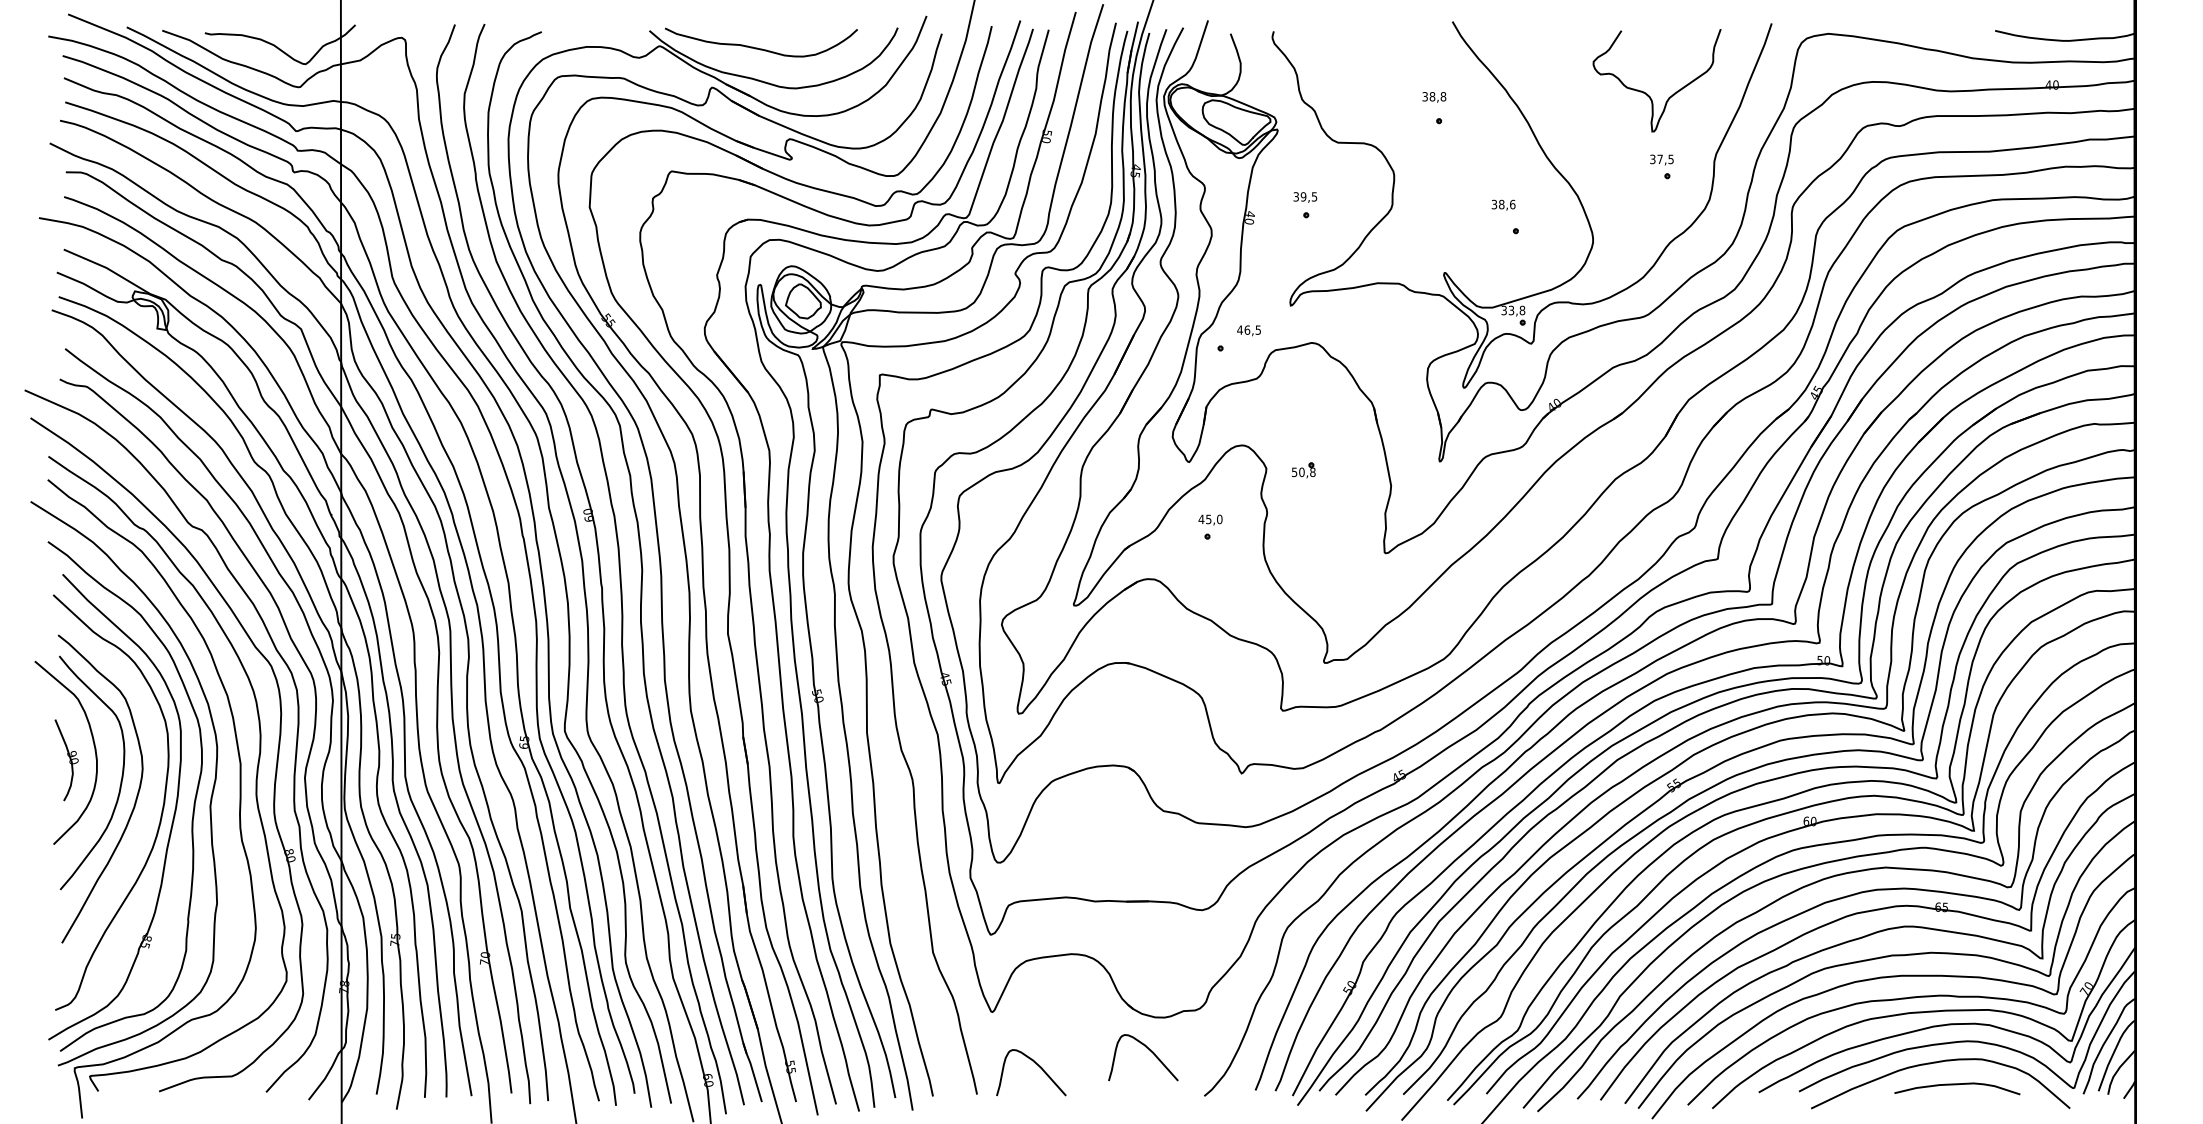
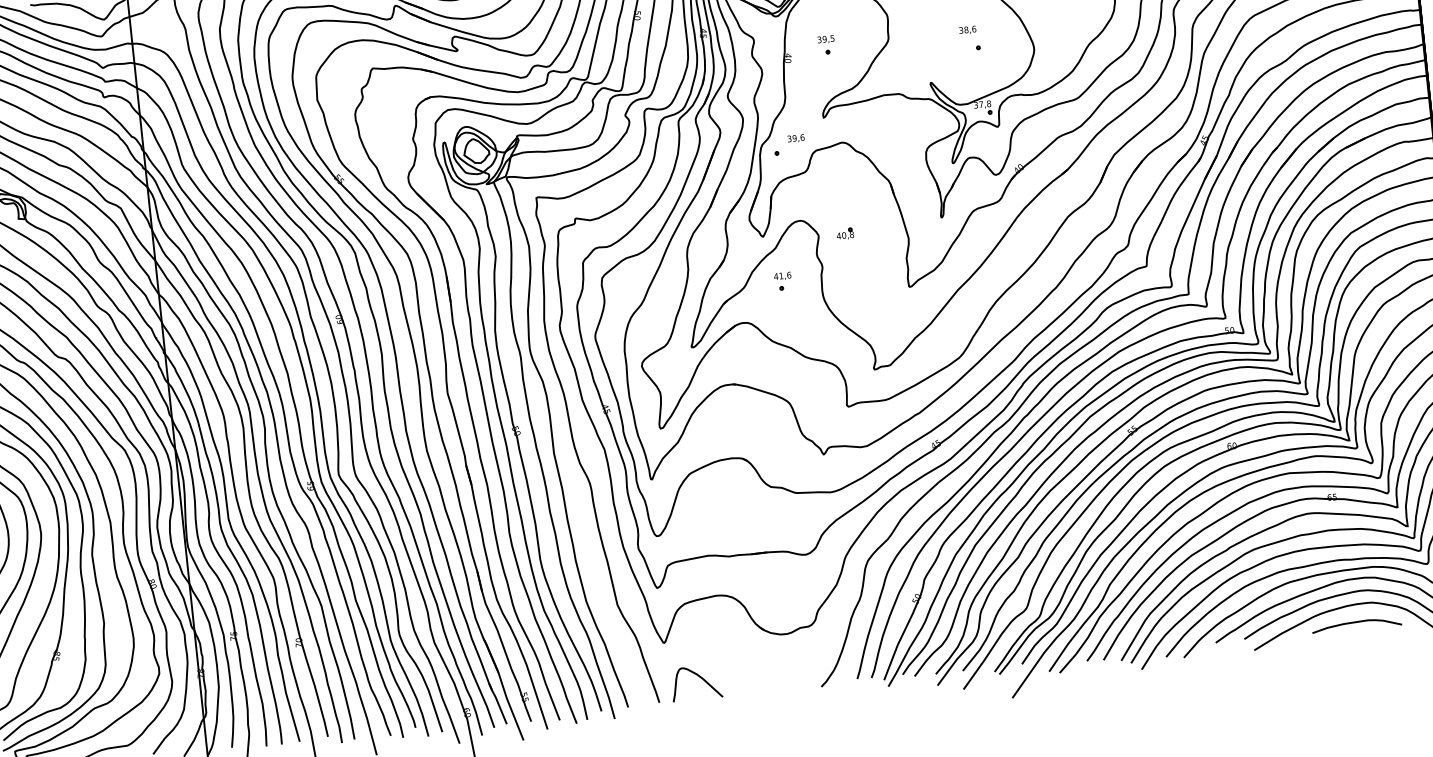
text: (1511, 310) -> (981, 104), 33,8 -> 37,8
text: (1249, 329) -> (796, 137), 46,5 -> 39,6
text: (1294, 472) -> (838, 236), 50,8 -> 40,8
text: (1214, 519) -> (785, 275), 45,0 -> 41,6
curve: (1149, 1050) -> (778, 658), removed

